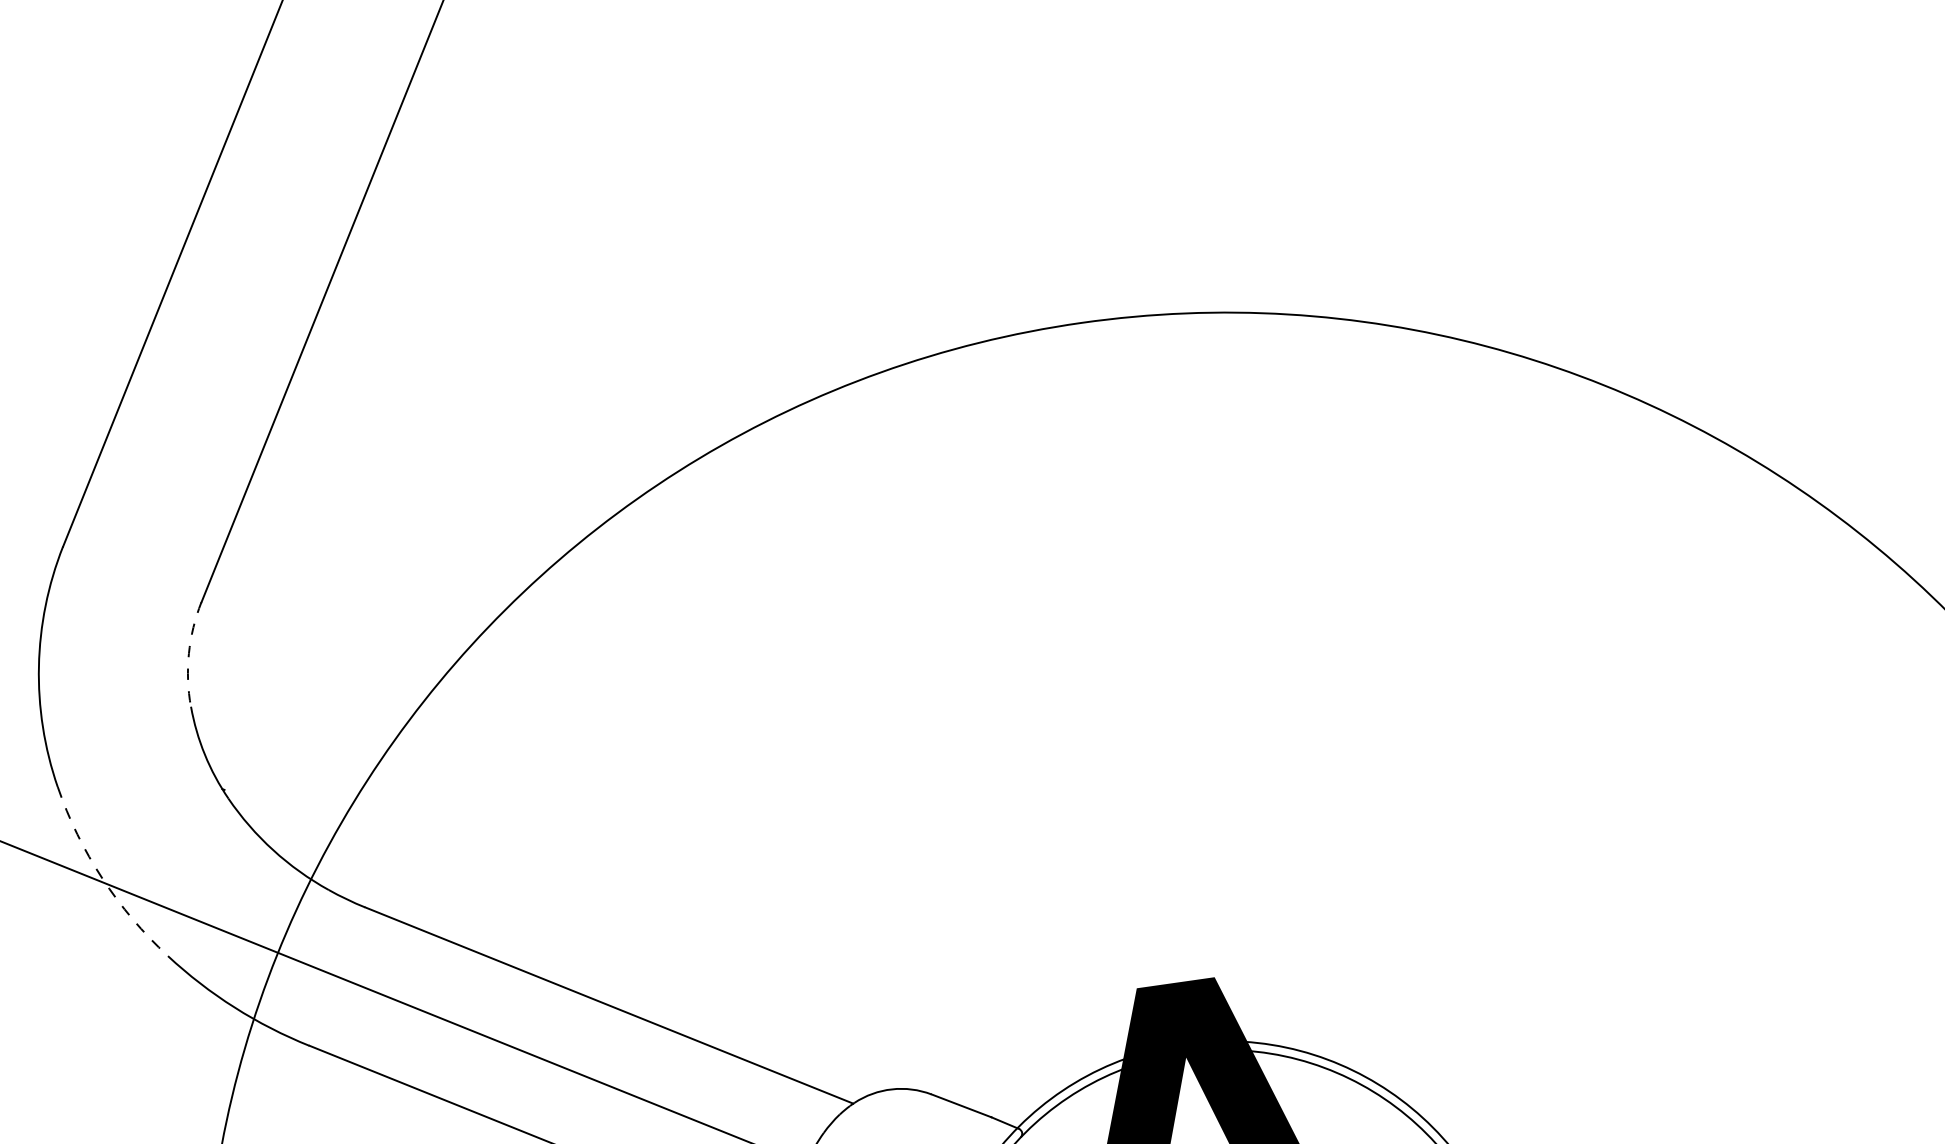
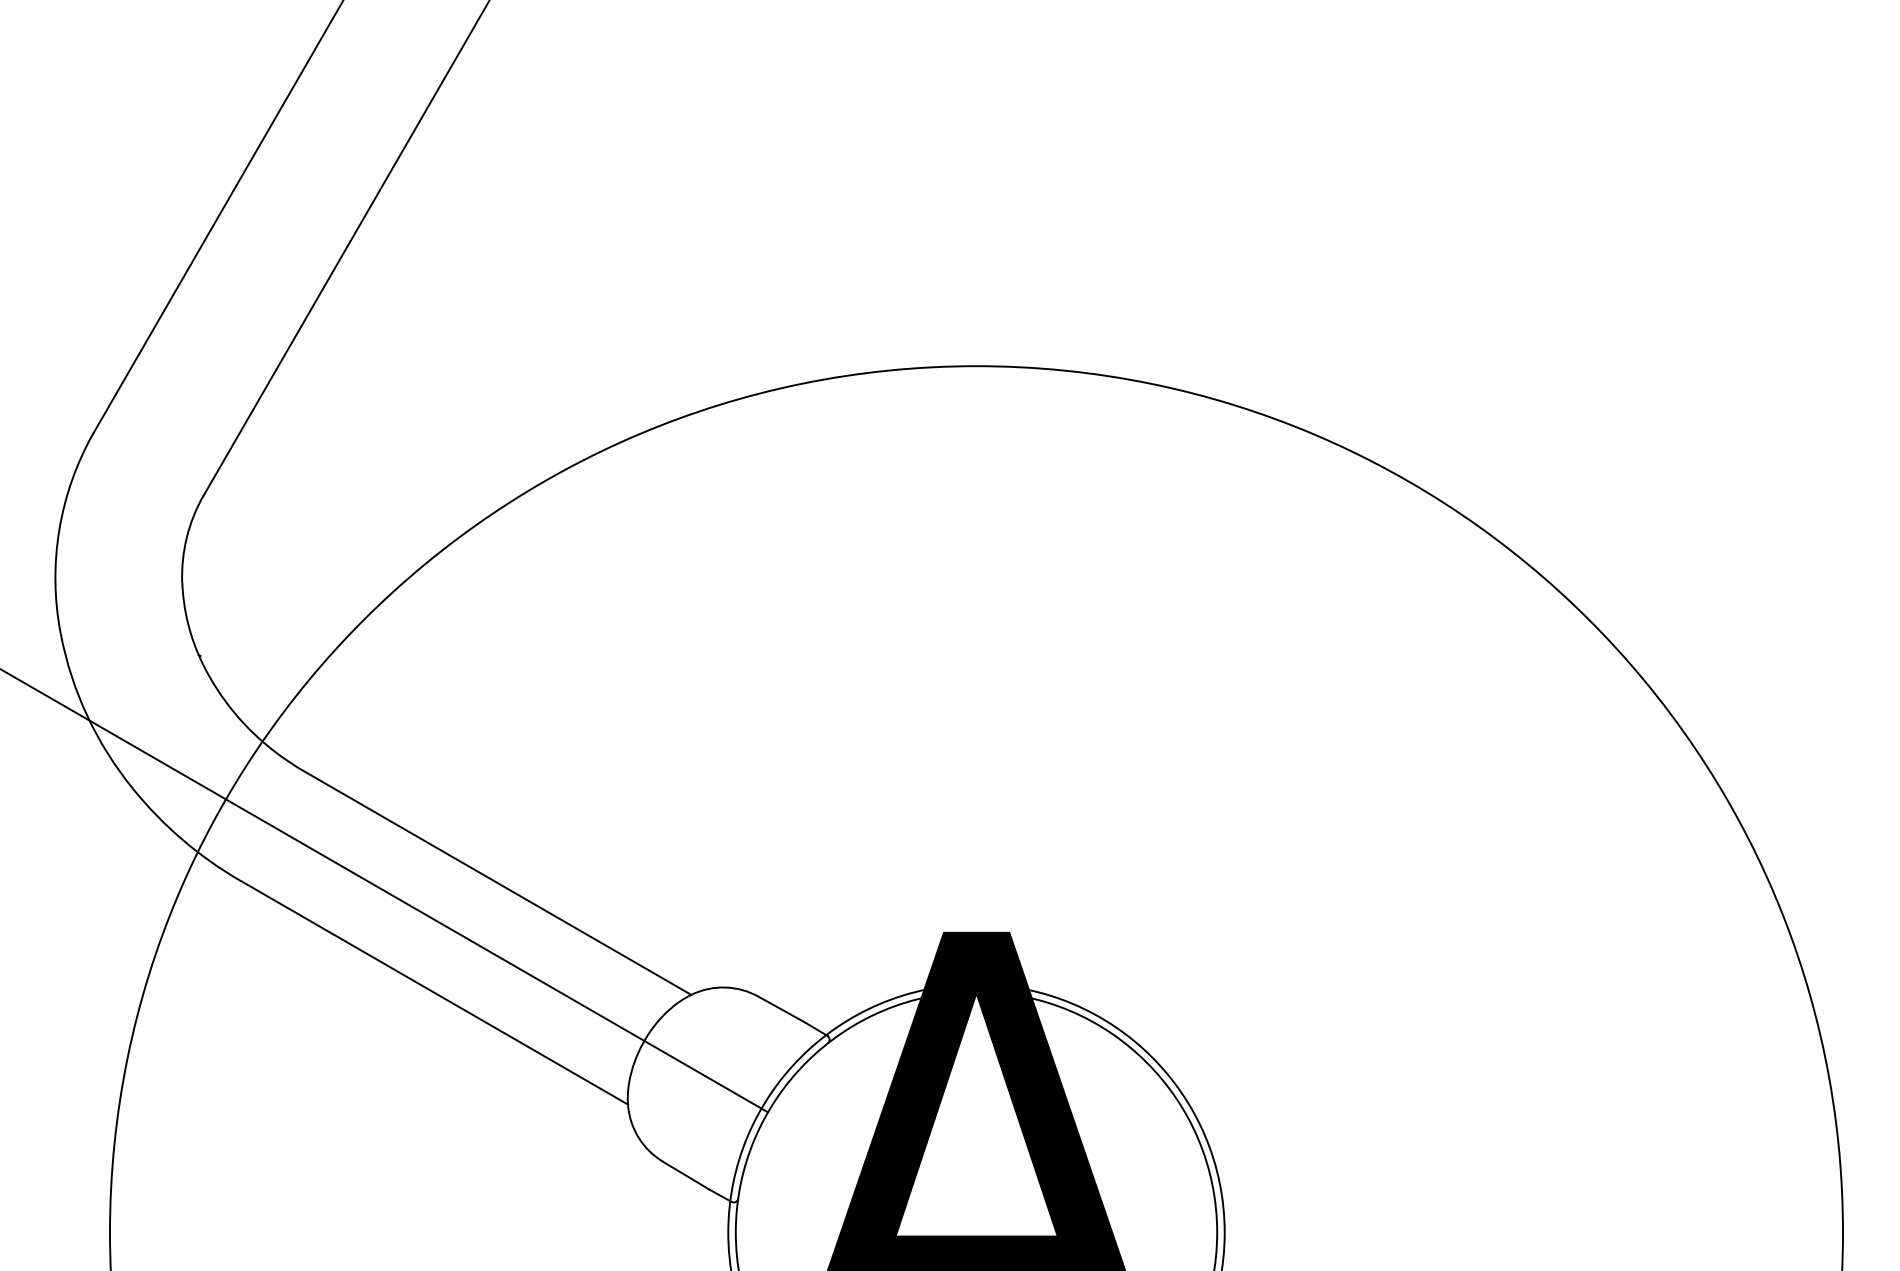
arc: (188, 653) -> (186, 537), dashed -> solid
arc: (102, 877) -> (87, 715), dashed -> solid

